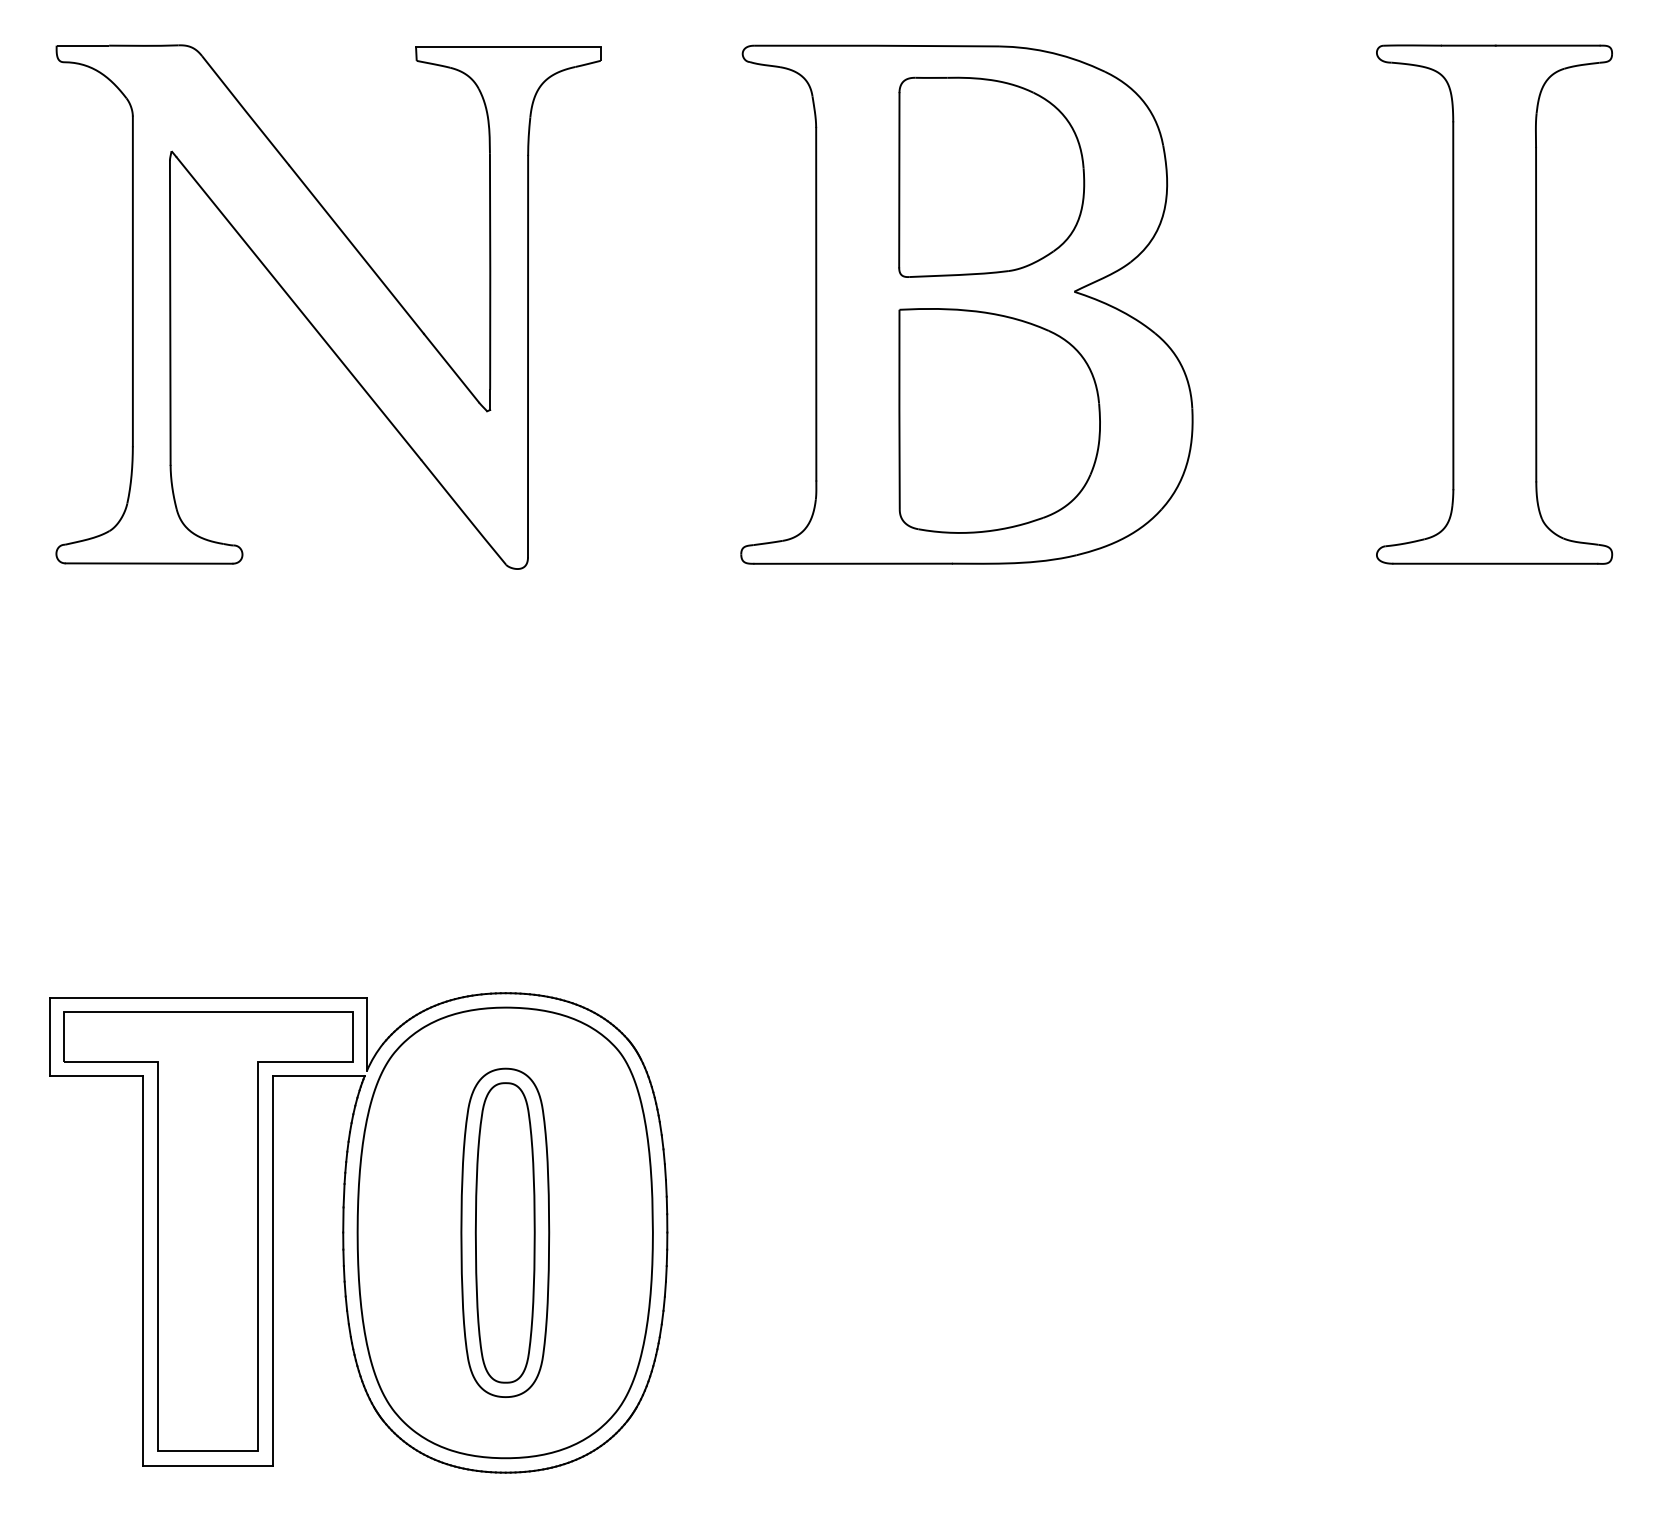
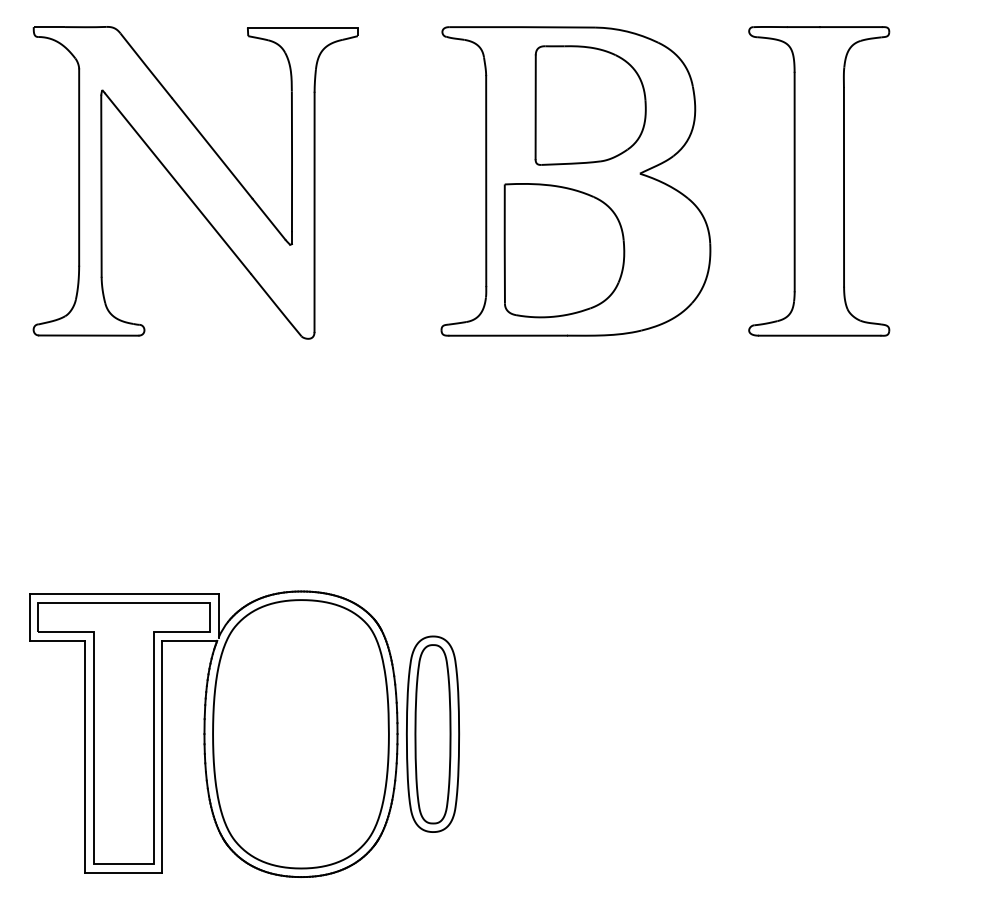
part: (1495, 304) -> (819, 181), moved
part: (999, 420) -> (564, 250), moved
part: (504, 1231) -> (432, 733), moved

